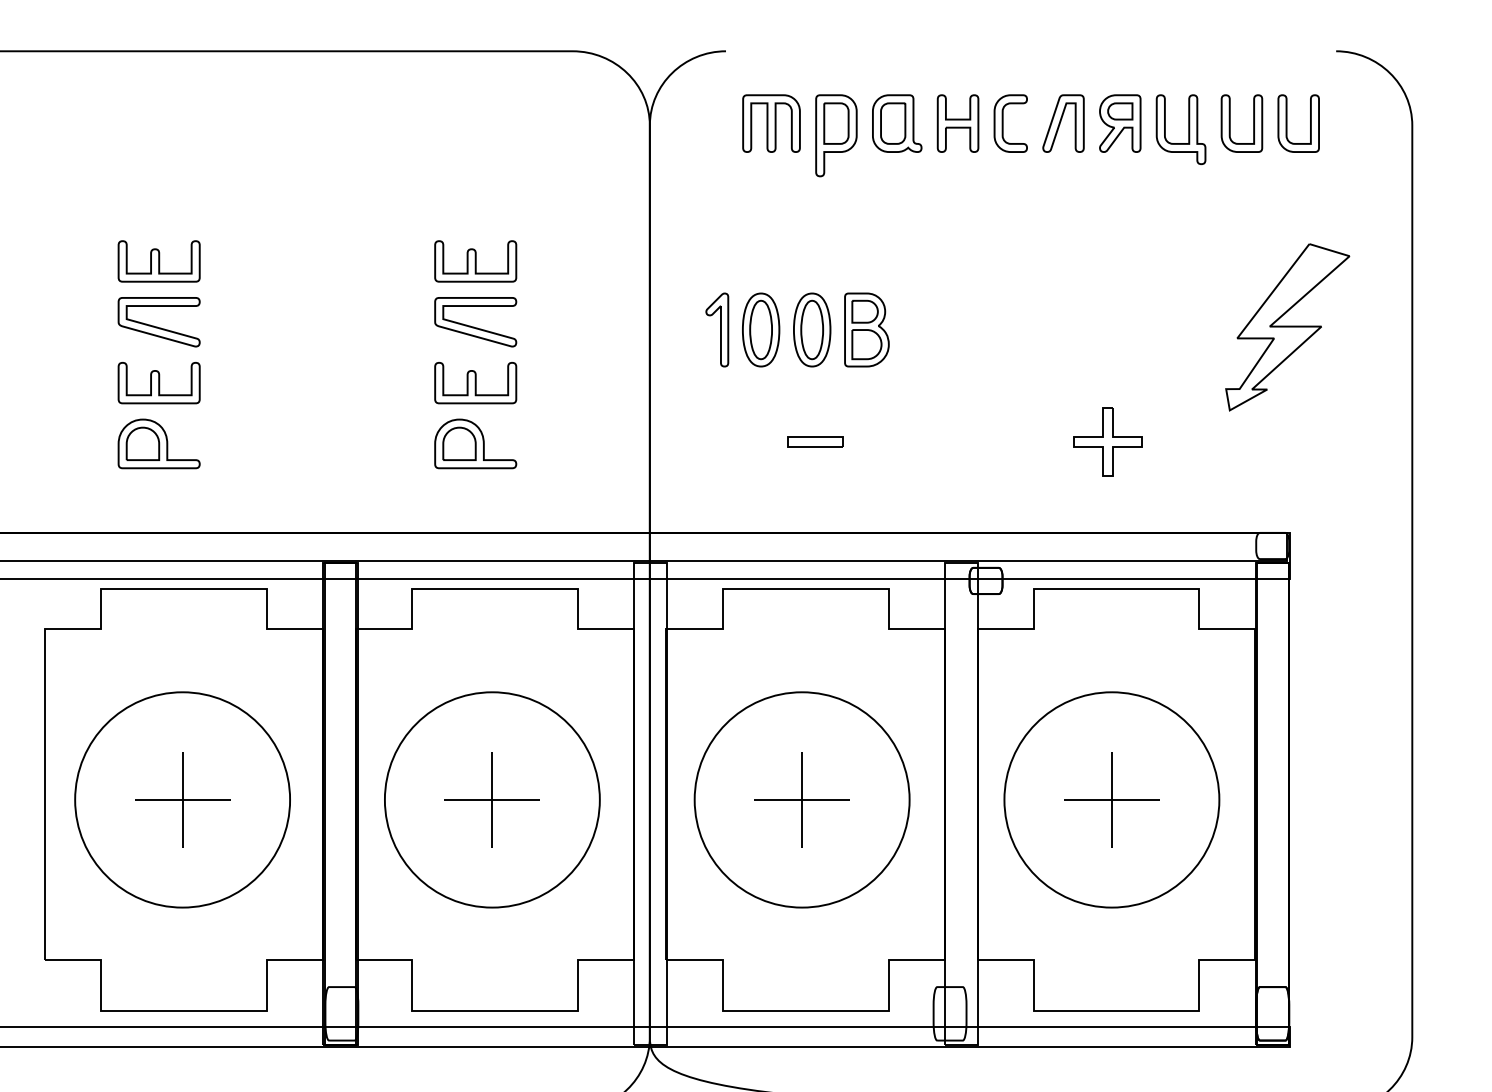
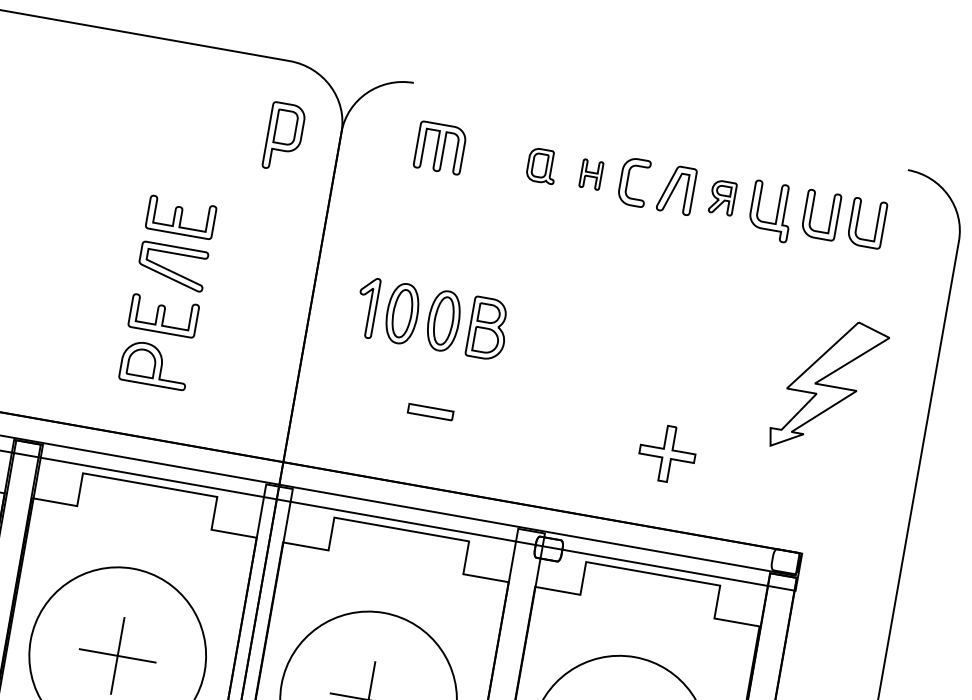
part: (897, 123) -> (542, 165), size x0.7
part: (957, 123) -> (590, 174), size x0.6
part: (1120, 123) -> (722, 197), size x0.7
part: (836, 135) -> (284, 137), moved

